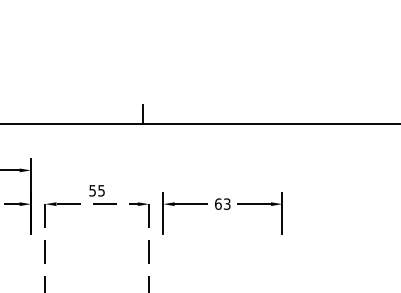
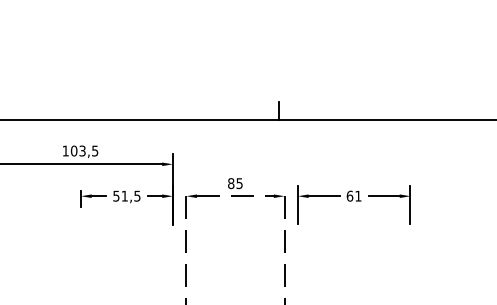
text: (92, 190) -> (231, 183), 55 -> 85
text: (227, 203) -> (358, 195), 63 -> 61

